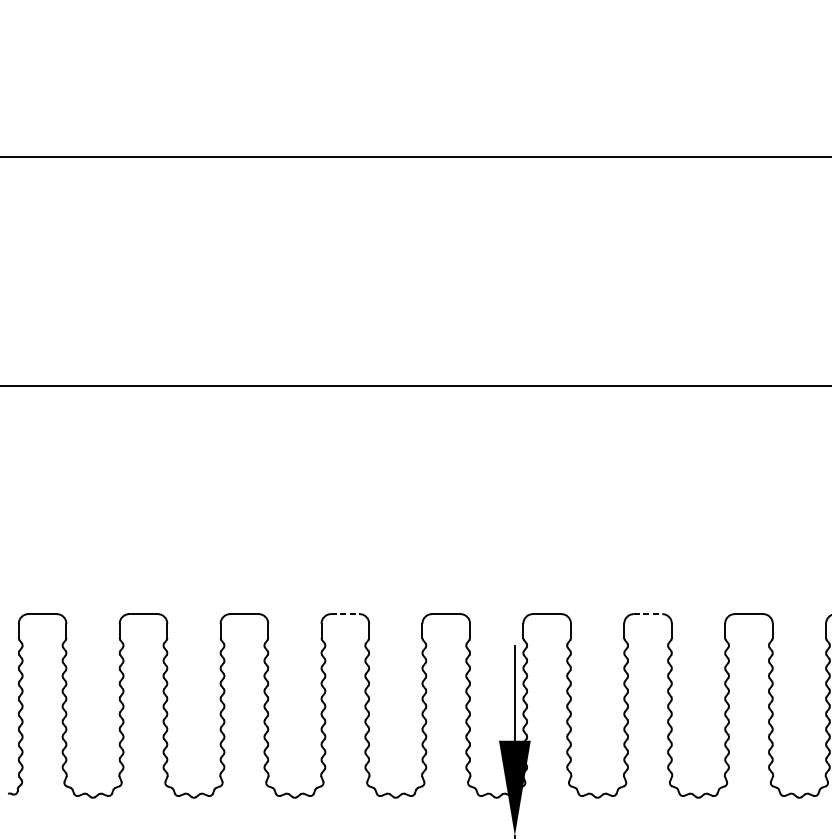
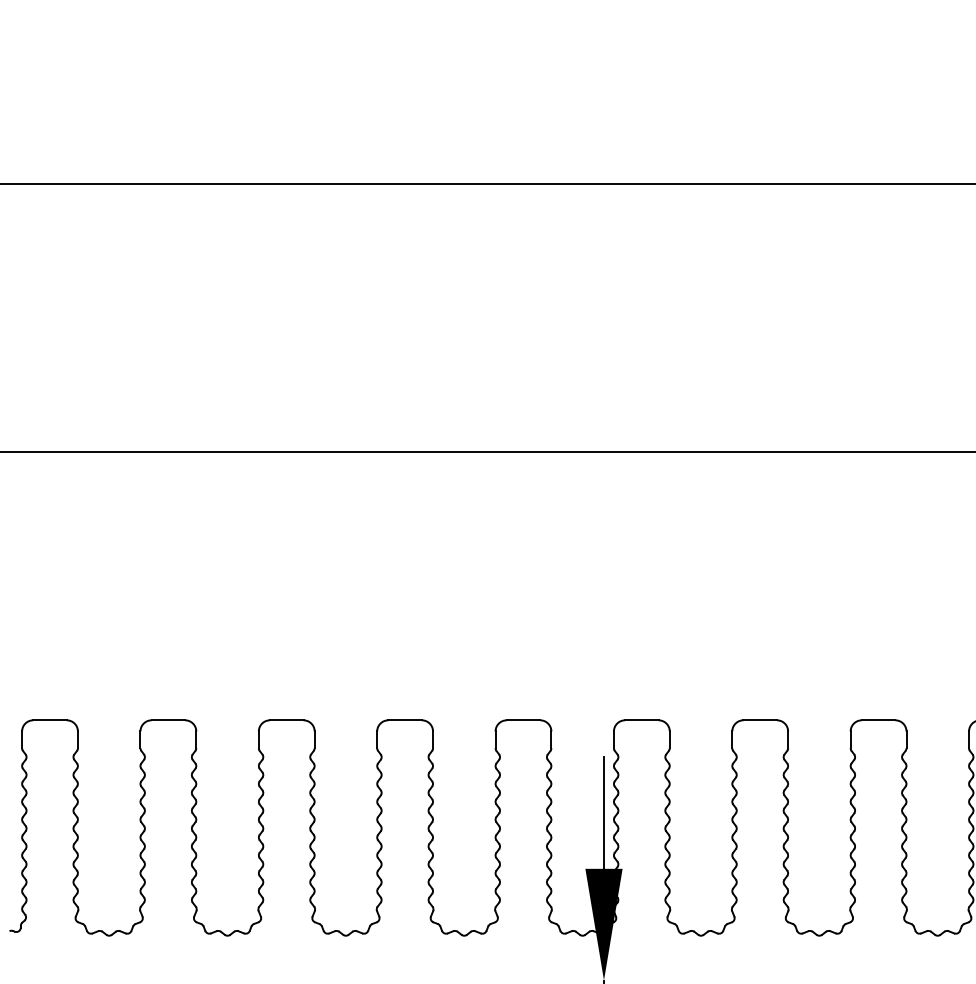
line: (345, 614) -> (405, 720), dashed -> solid
line: (648, 614) -> (760, 720), dashed -> solid

